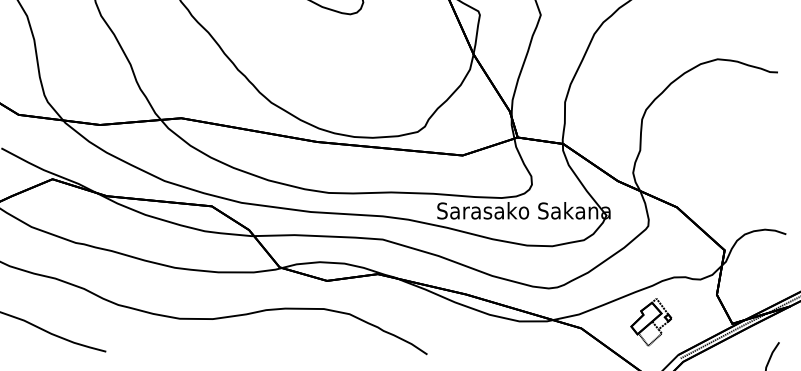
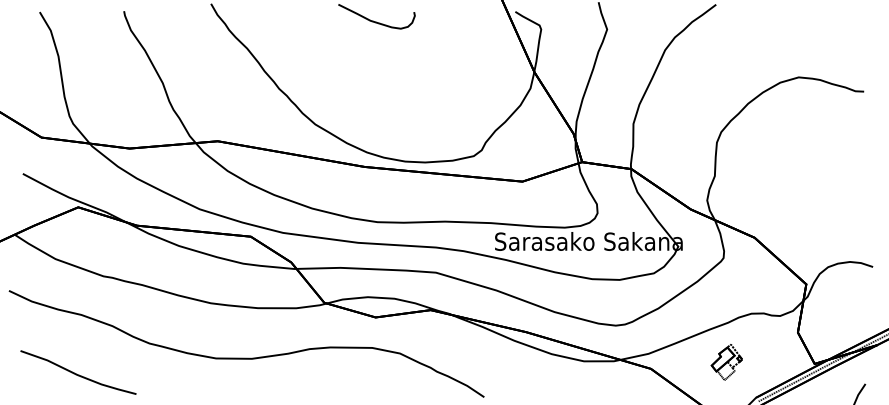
part: (650, 322) -> (726, 362), size x0.7

